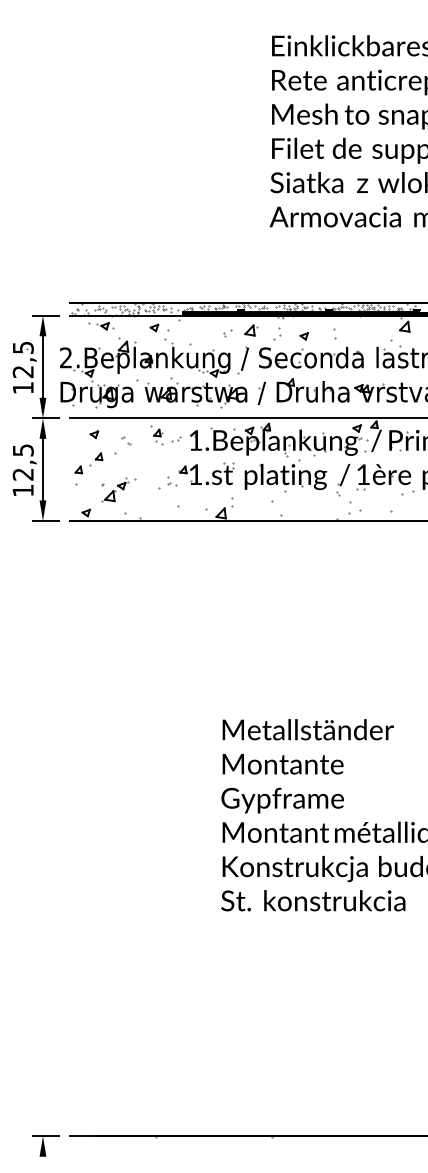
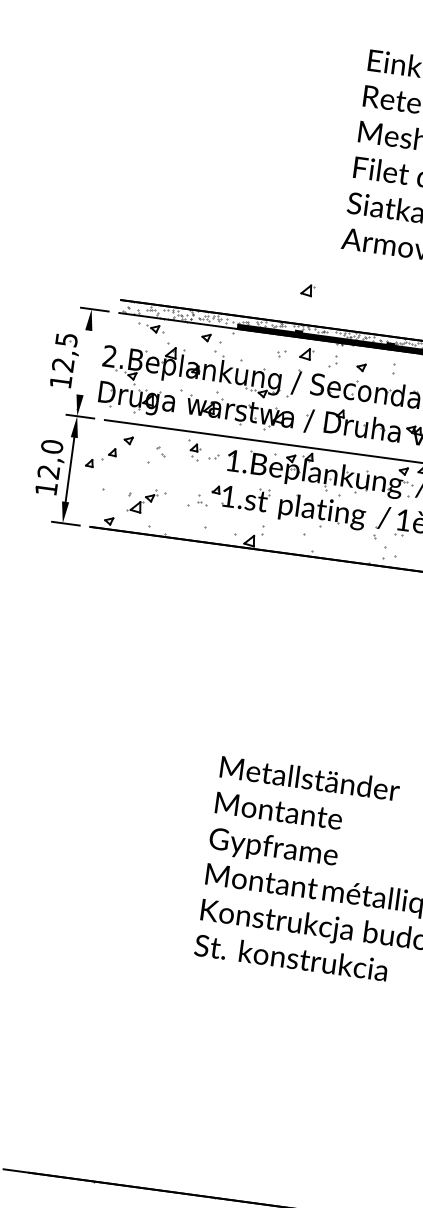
part: (244, 270) -> (308, 290), added
line: (43, 366) -> (85, 362), removed
text: (22, 450) -> (51, 446), 12,5 -> 12,0
part: (88, 463) -> (100, 457), moved

